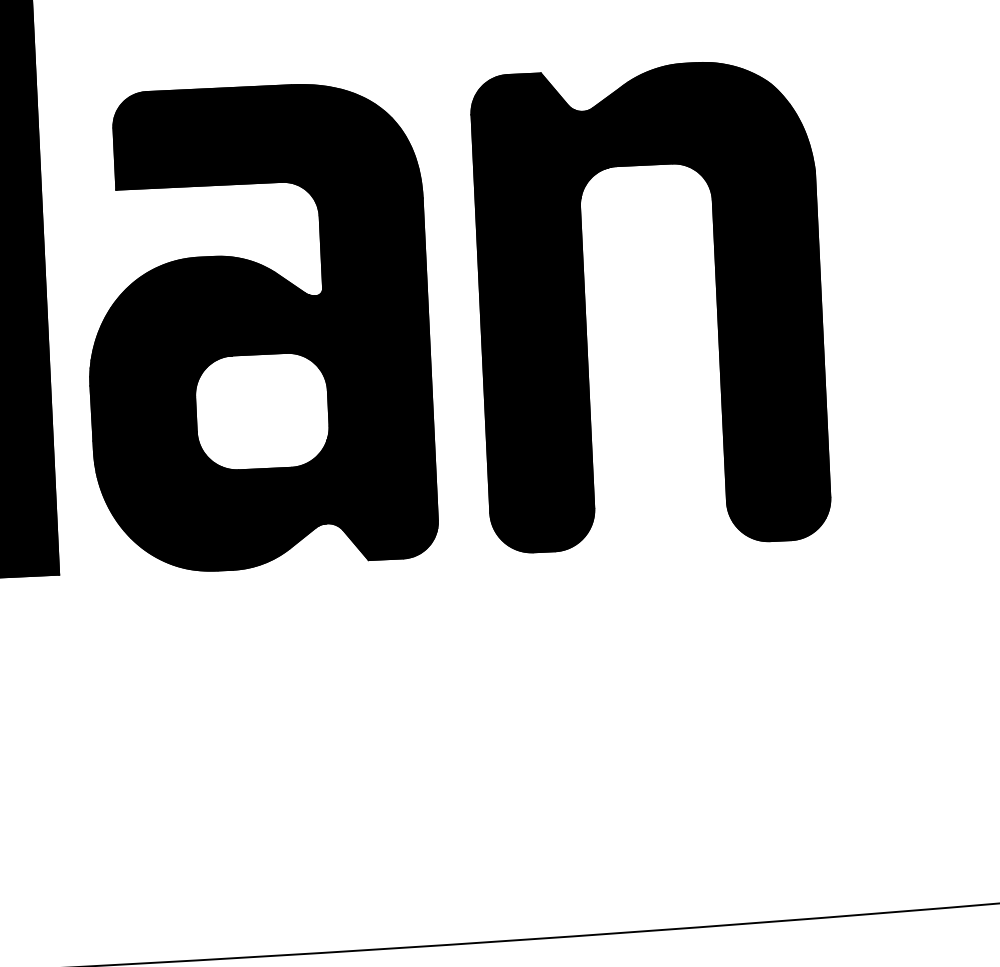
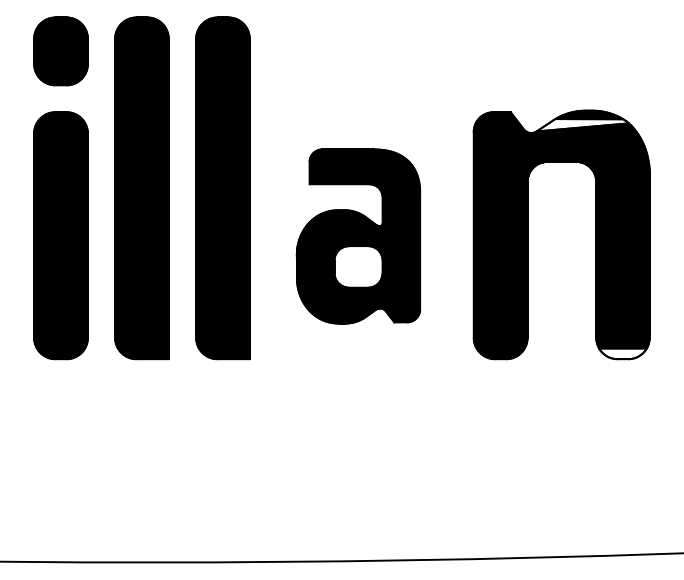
fill: (681, 92) -> (582, 125), removed
part: (258, 327) -> (358, 236), size x0.7
fill: (779, 529) -> (622, 353), removed

